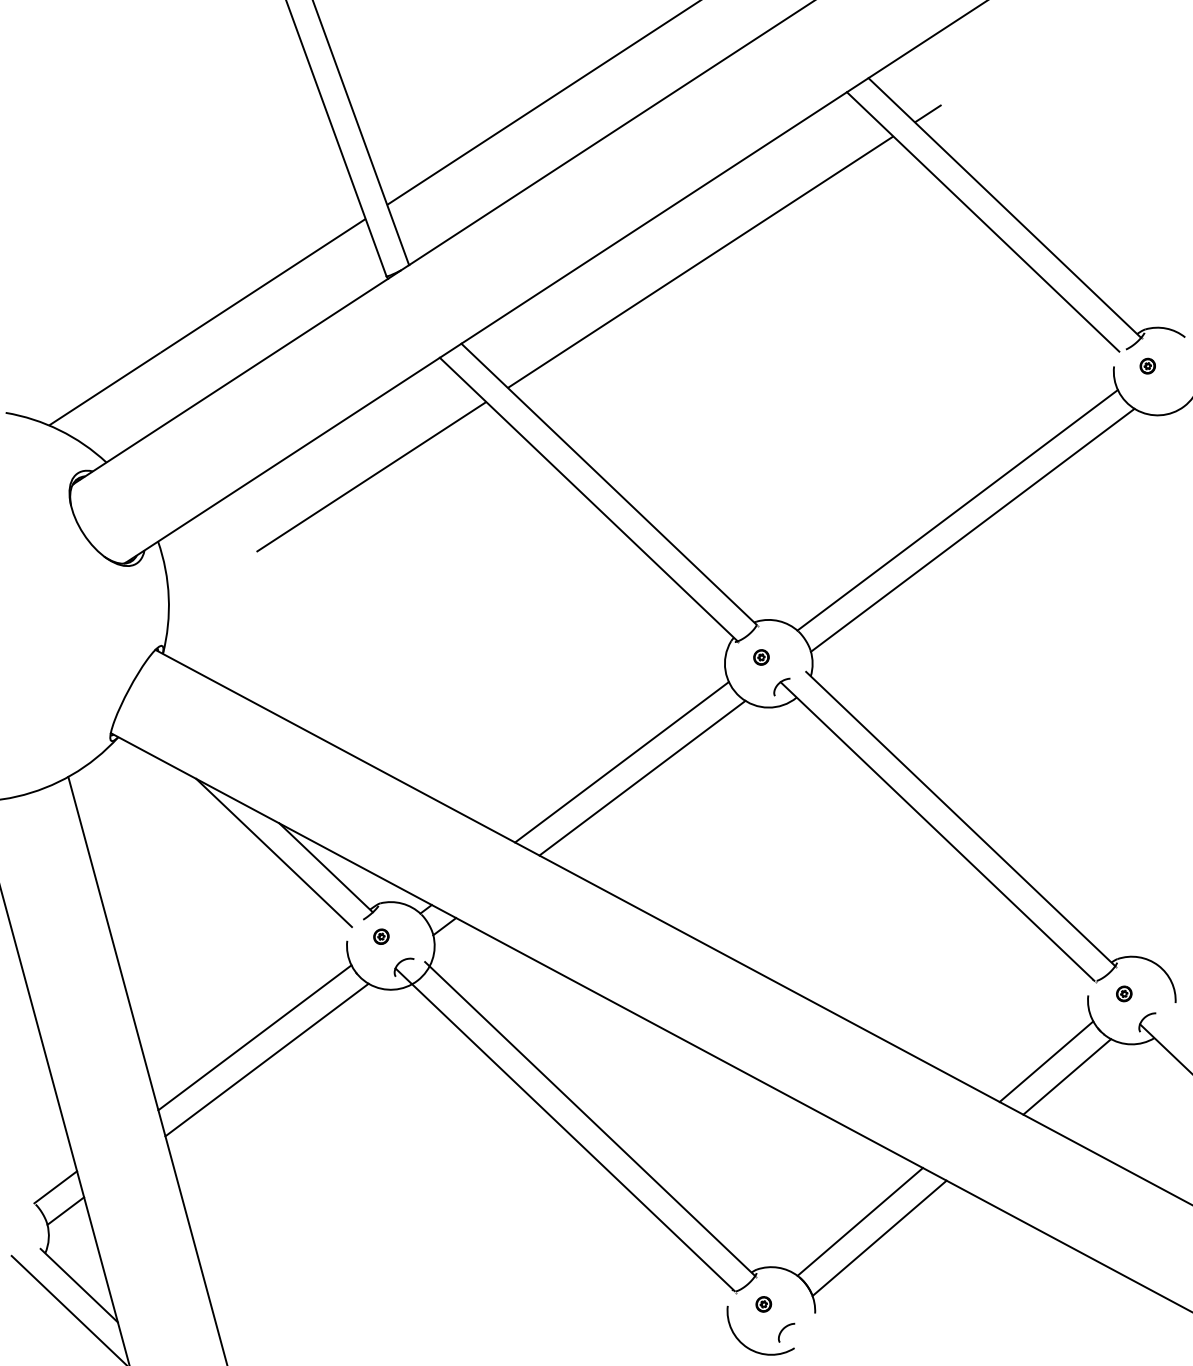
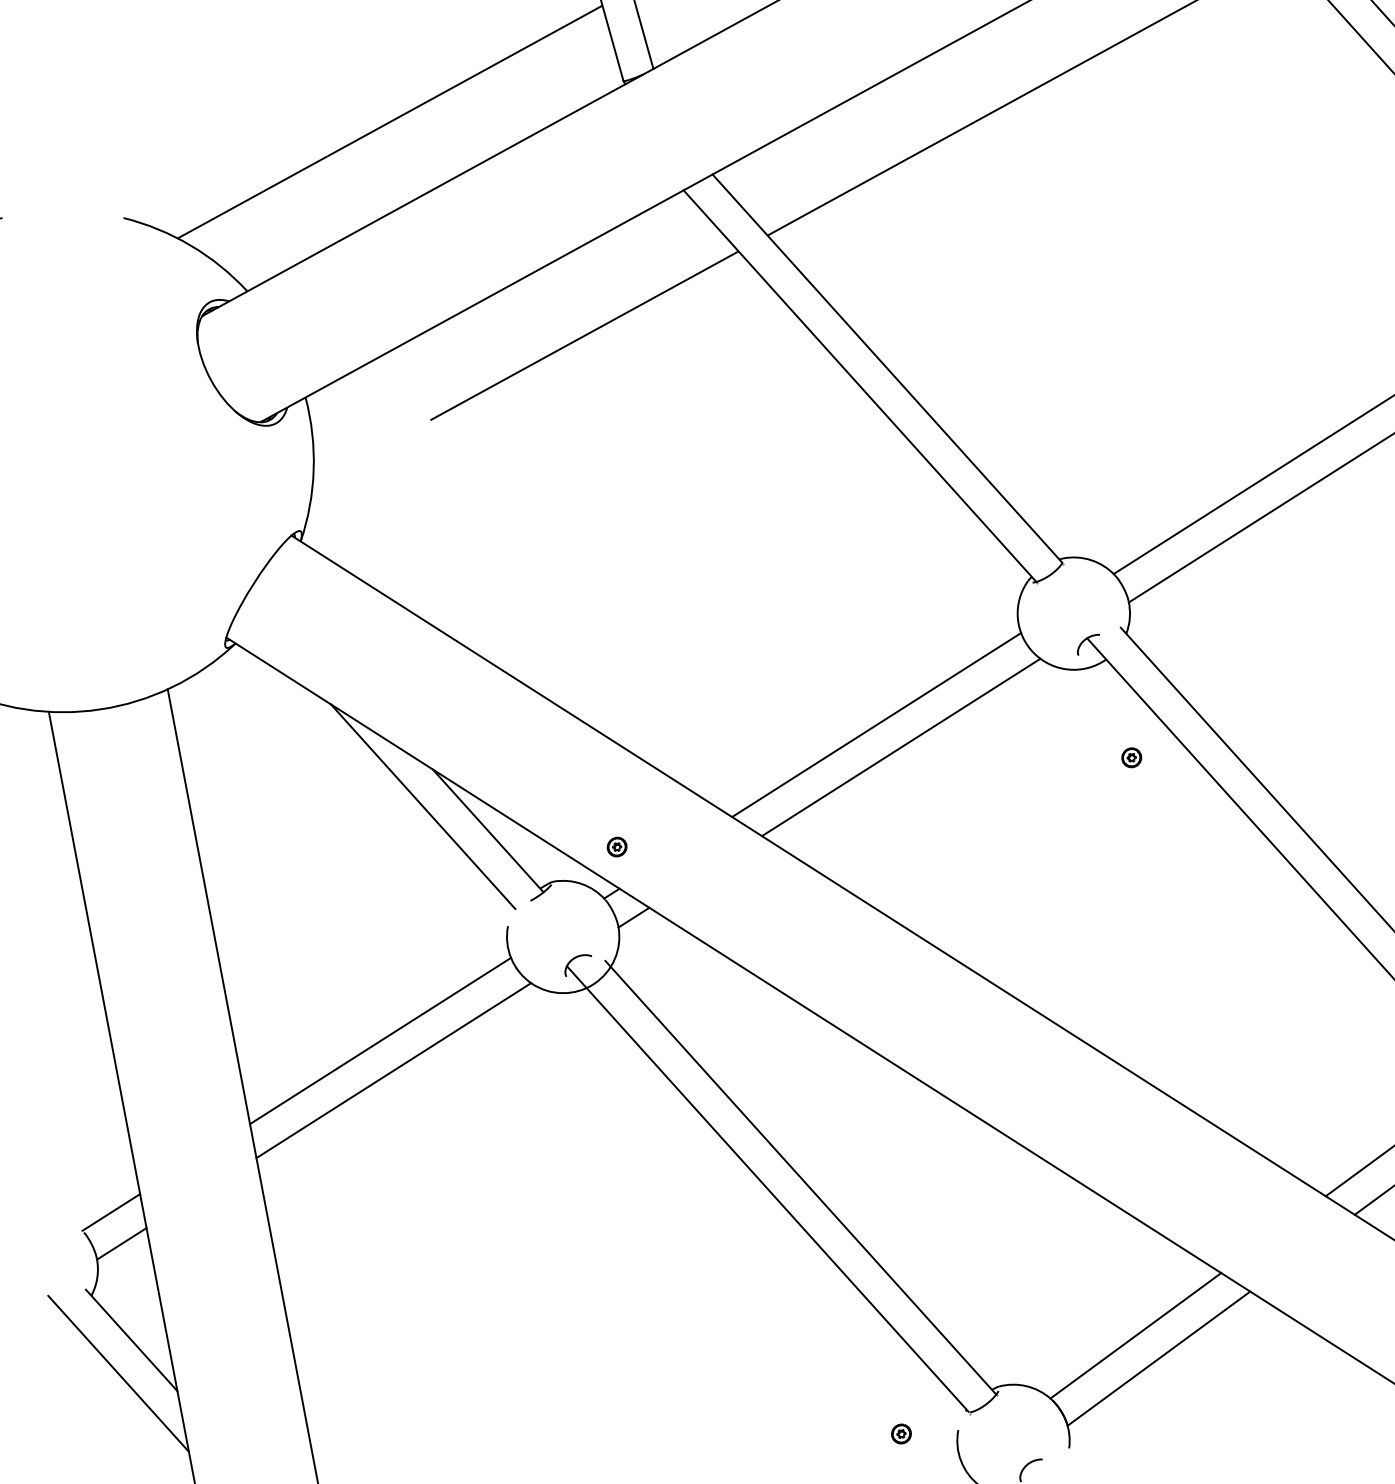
part: (761, 657) -> (1131, 757), moved
part: (381, 936) -> (617, 846), moved
part: (763, 1304) -> (901, 1434), moved

